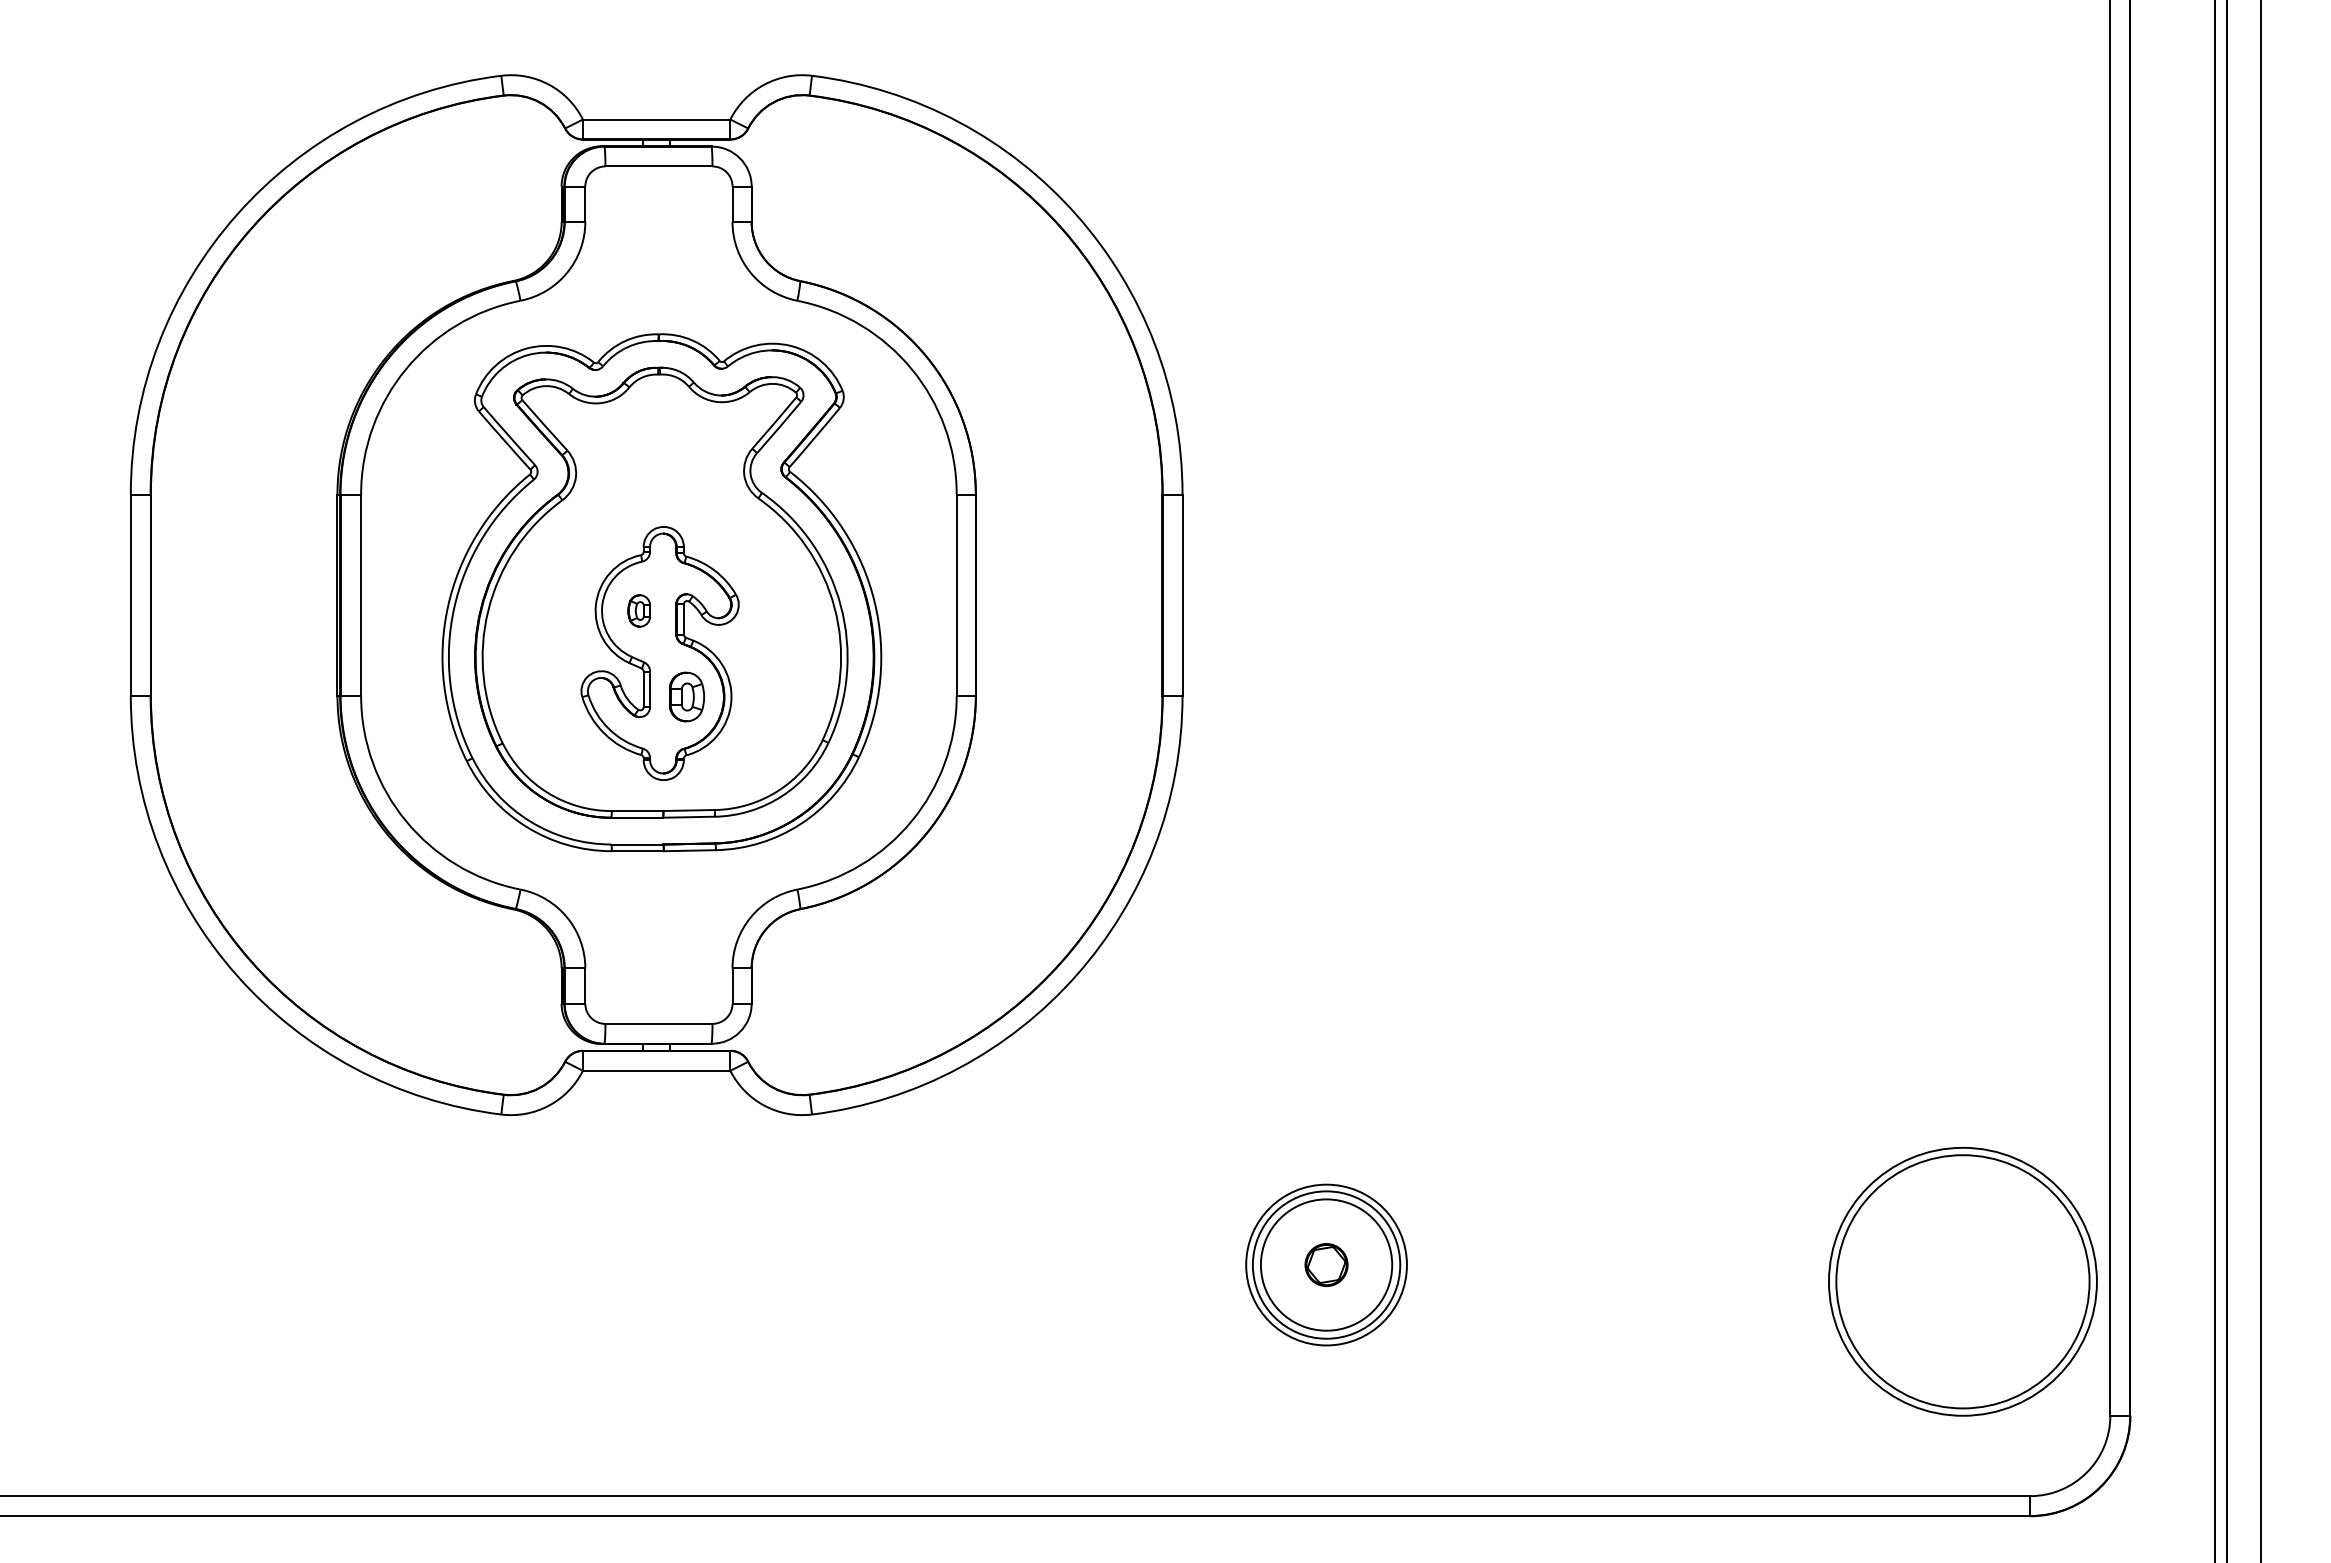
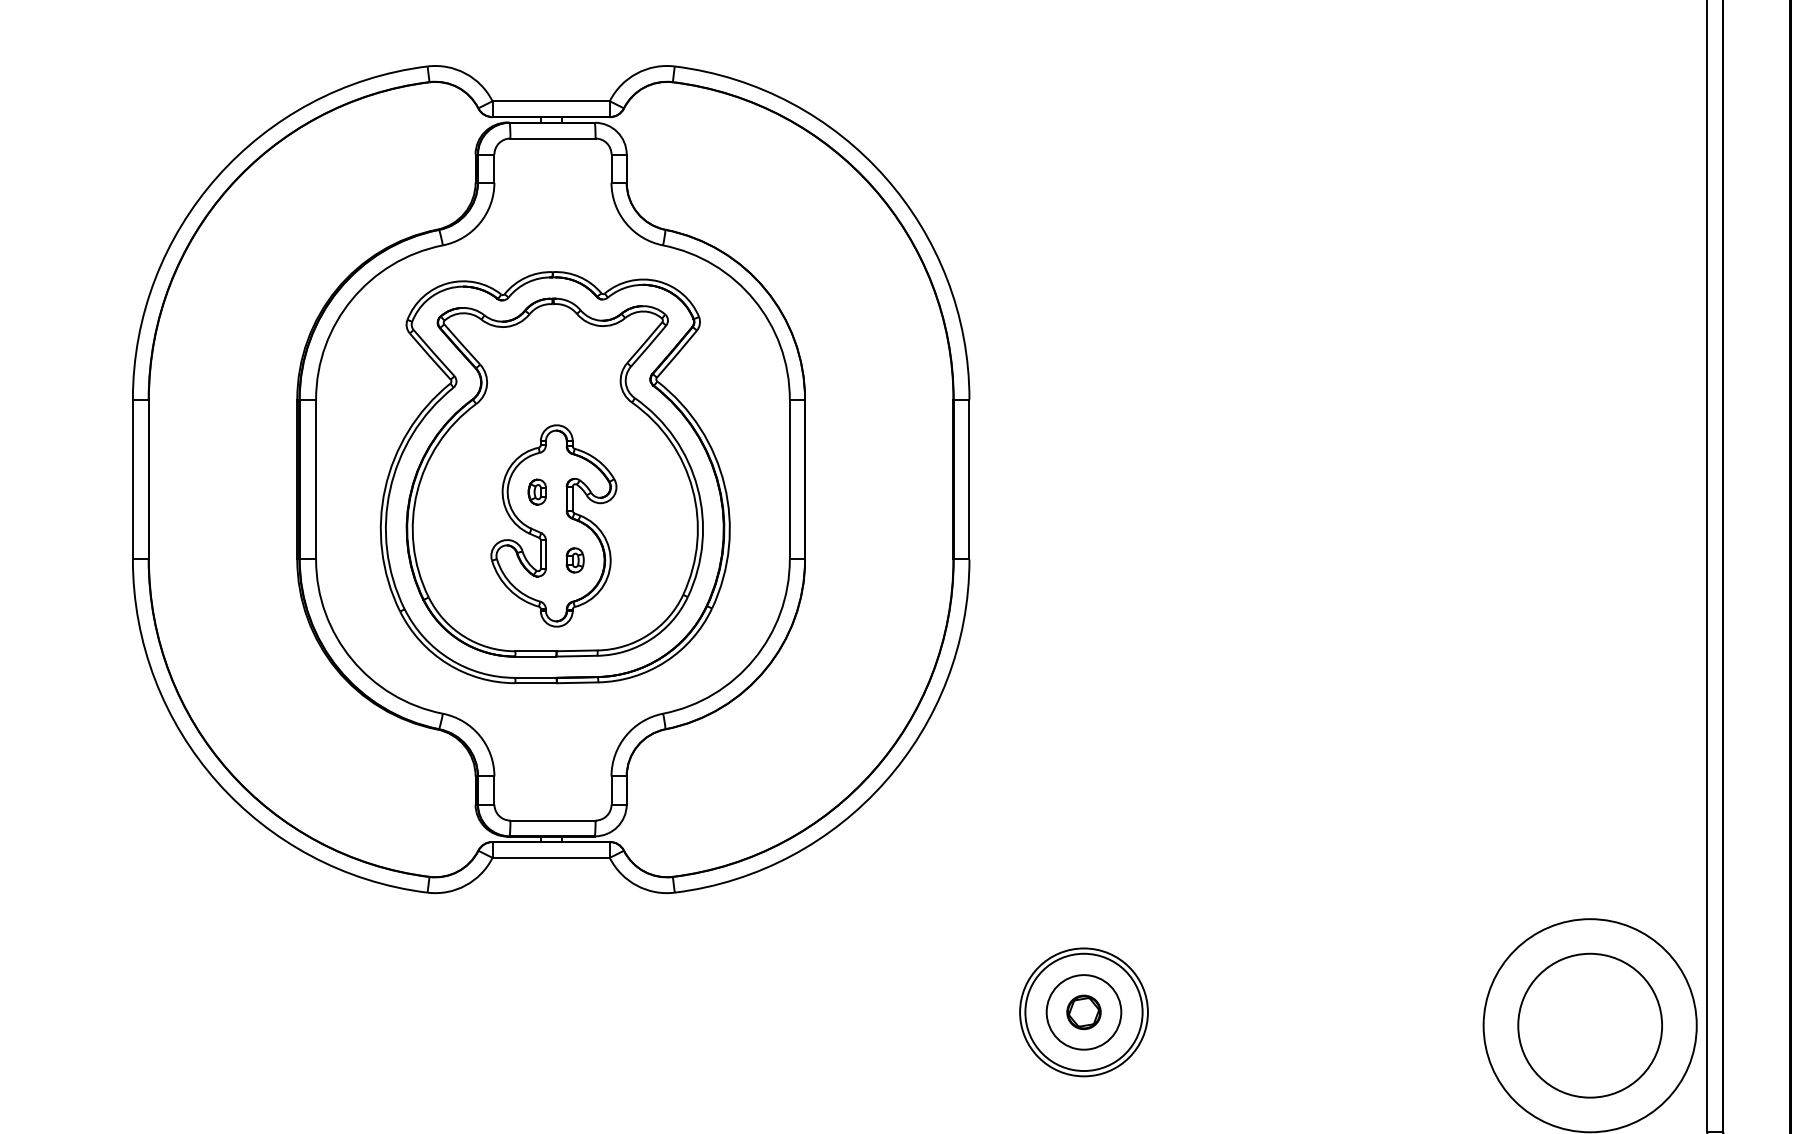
part: (686, 696) -> (574, 560), size x0.62
circle: (1326, 1264) -> (1083, 1011), size x0.71
circle: (1962, 1281) -> (1589, 1025), size x0.71

